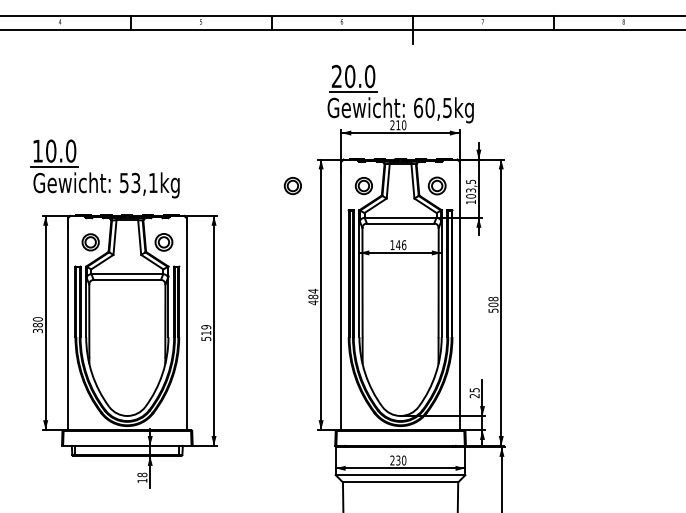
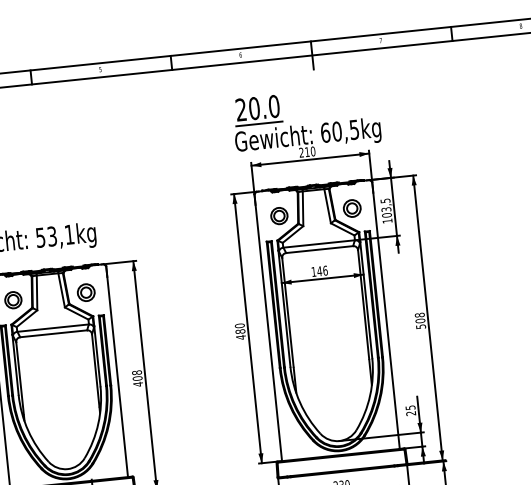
part: (292, 185) -> (208, 222), removed
text: (313, 290) -> (239, 325), 484 -> 480
text: (206, 333) -> (137, 378), 519 -> 408

